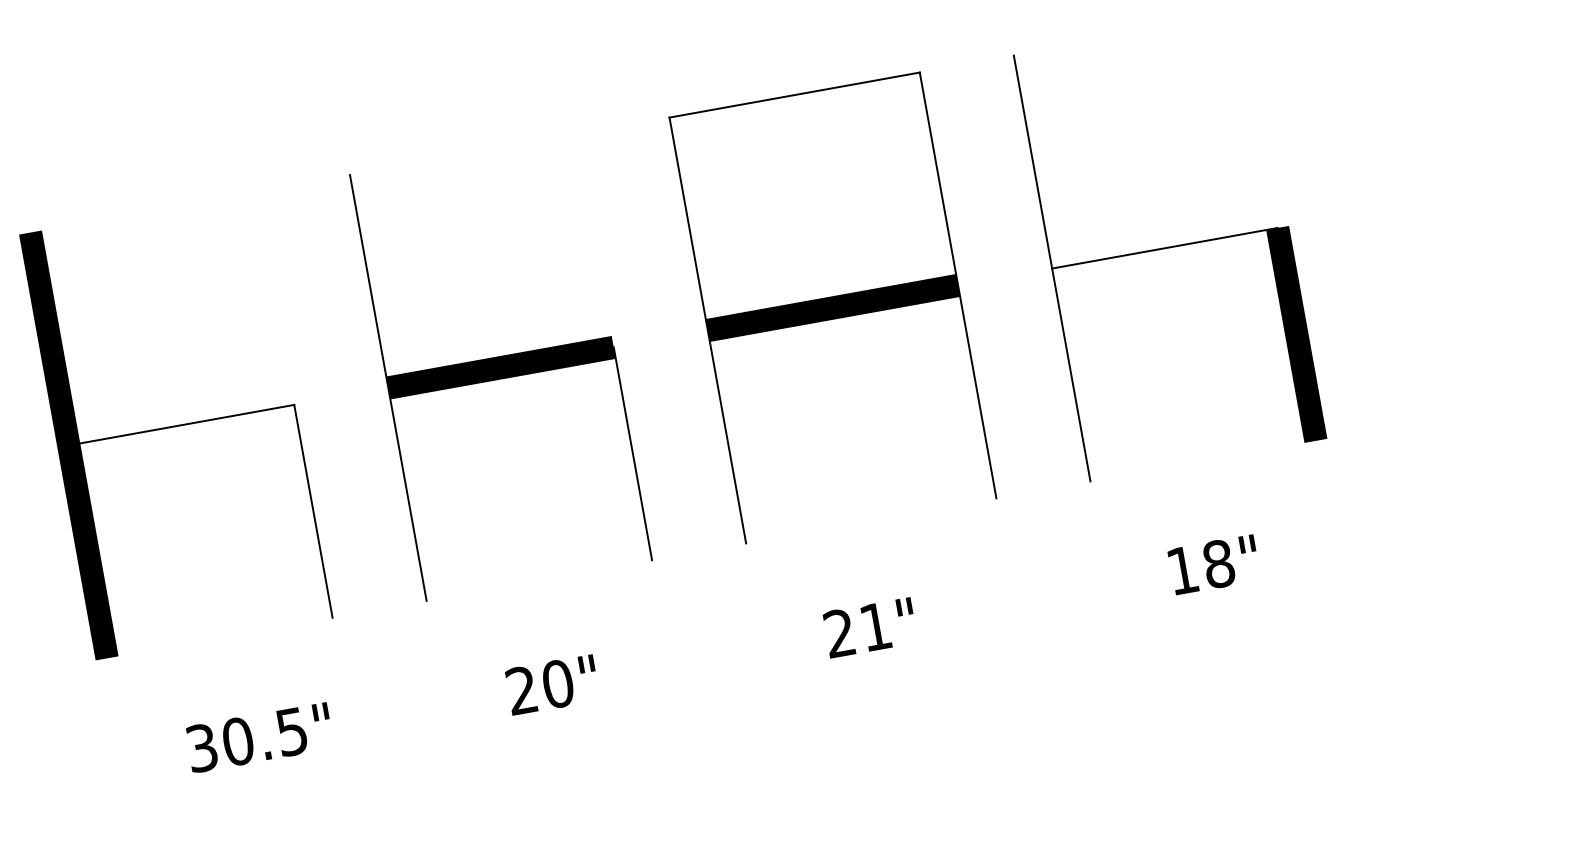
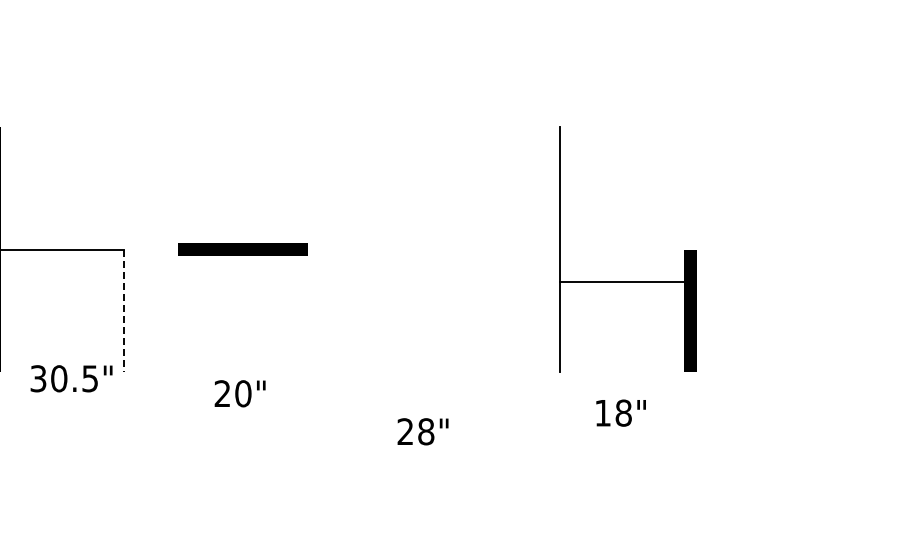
line: (1165, 247) -> (625, 281), moved
part: (831, 307) -> (433, 249), removed
line: (388, 387) -> (178, 249), removed
line: (633, 452) -> (308, 310), removed
line: (313, 512) -> (124, 311), solid -> dashed
text: (1212, 563) -> (620, 412), moved
text: (876, 626) -> (426, 431), 21" -> 28"
text: (551, 684) -> (239, 393), moved
text: (259, 737) -> (71, 378), moved

